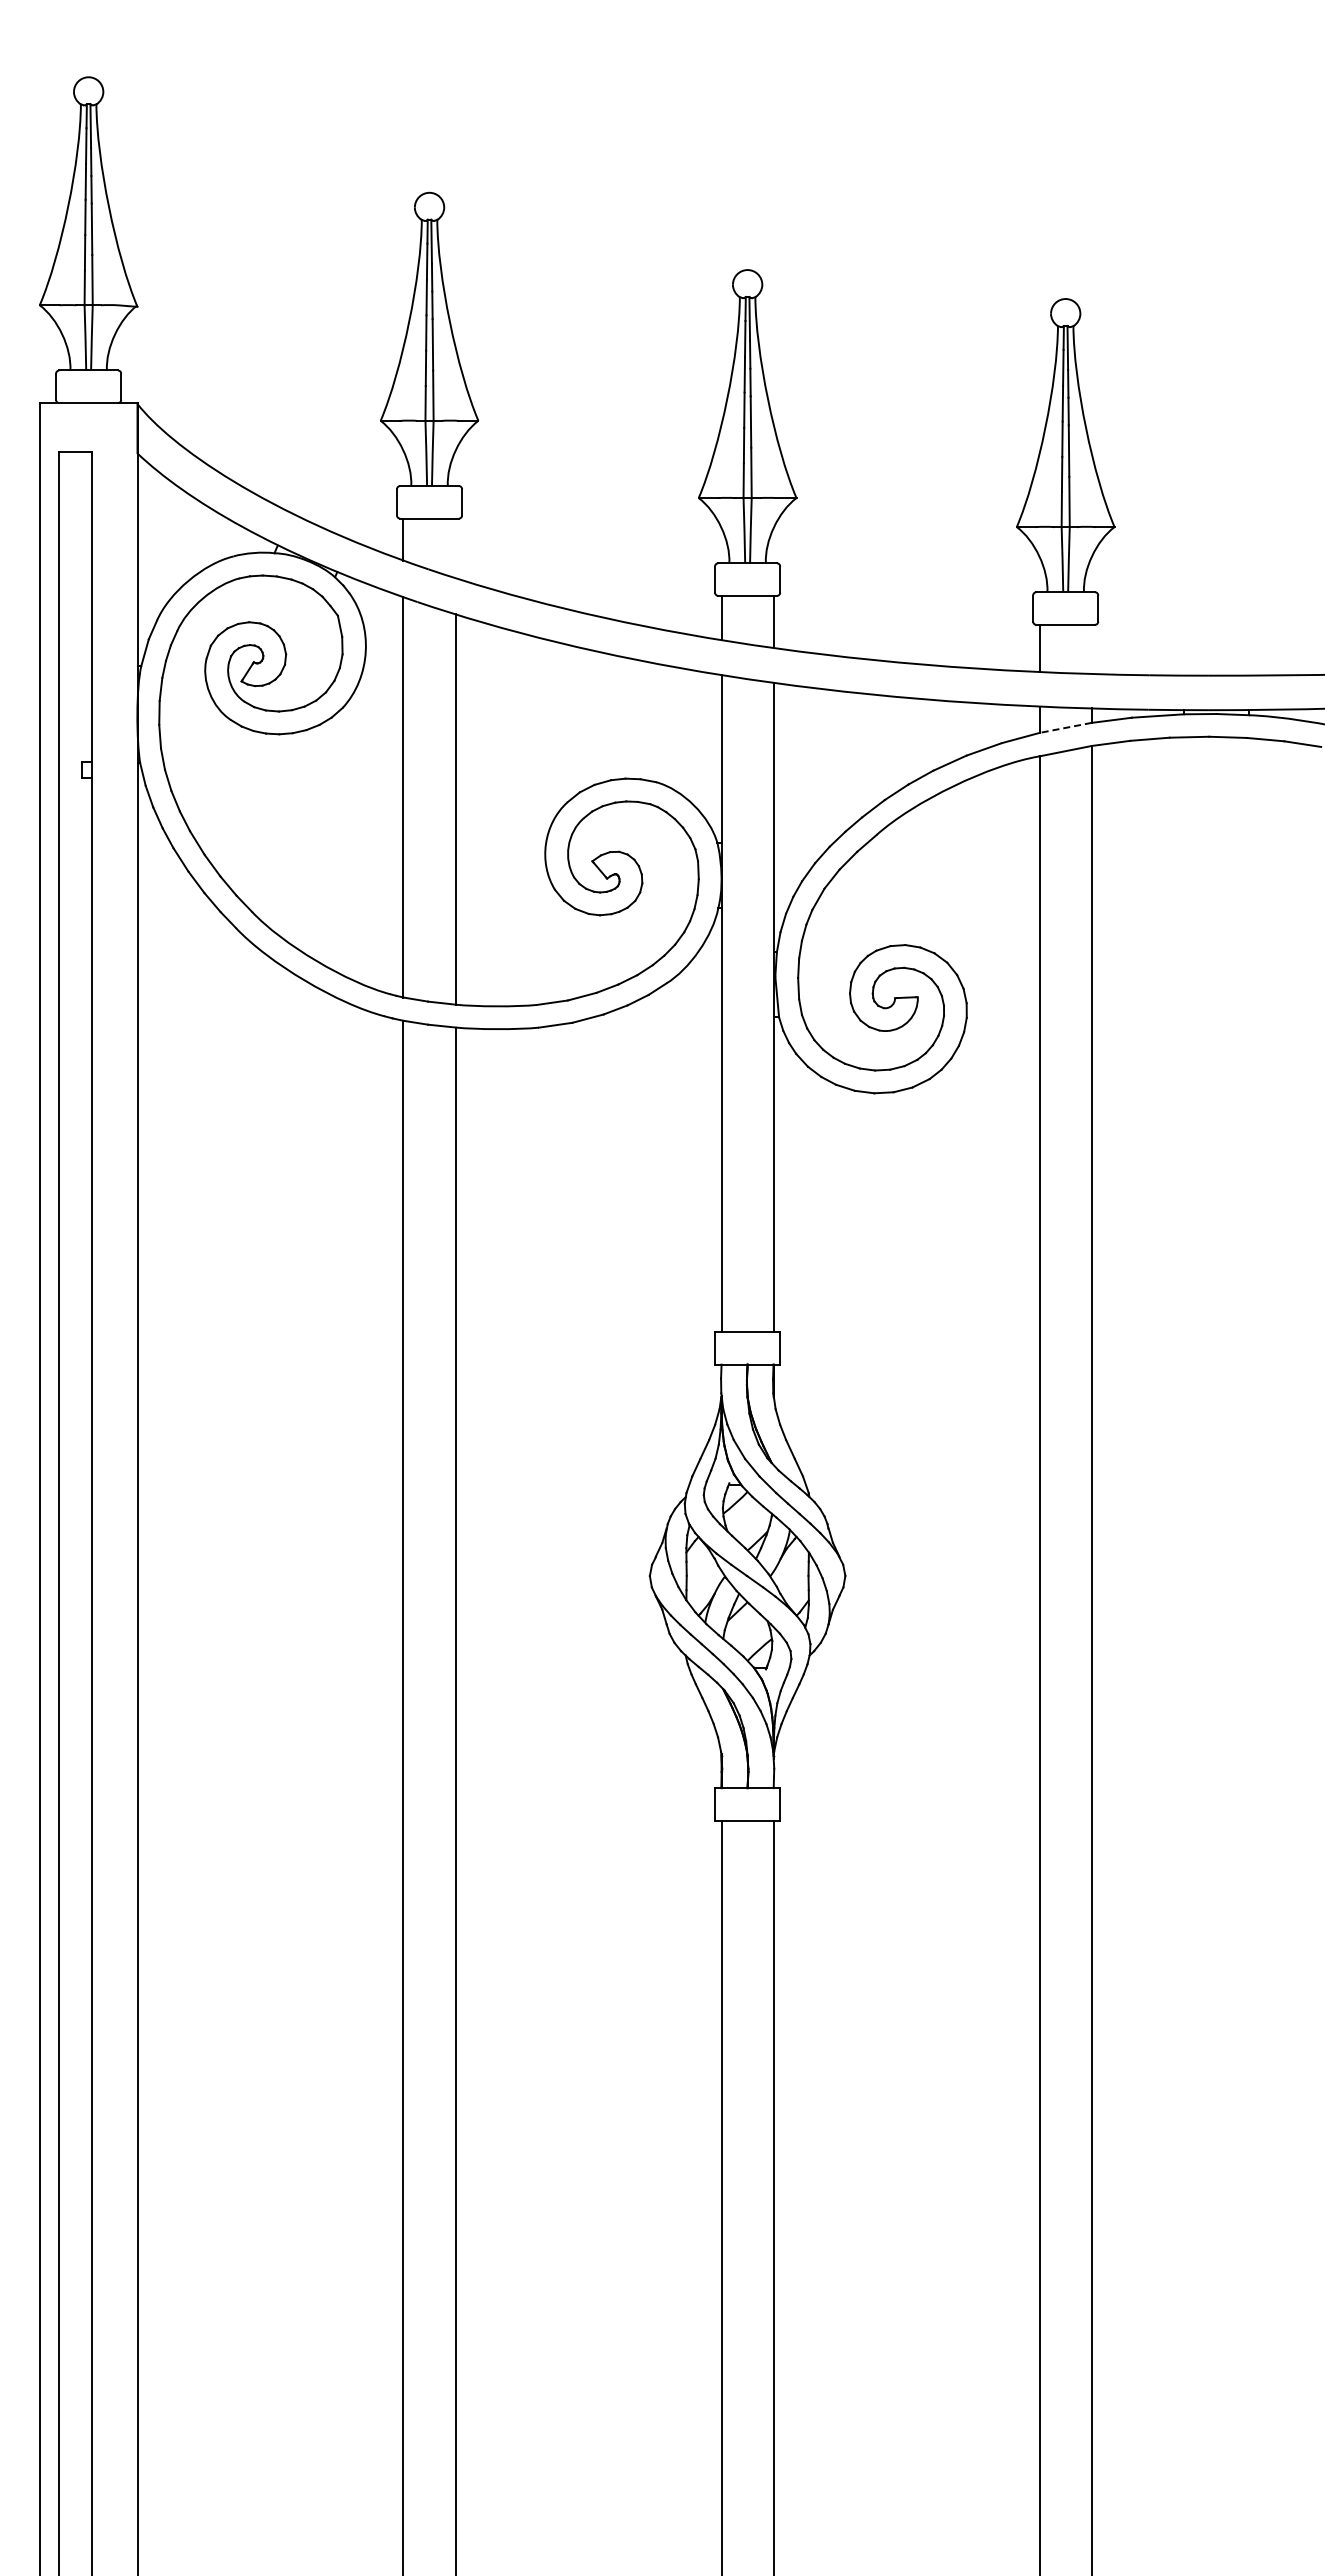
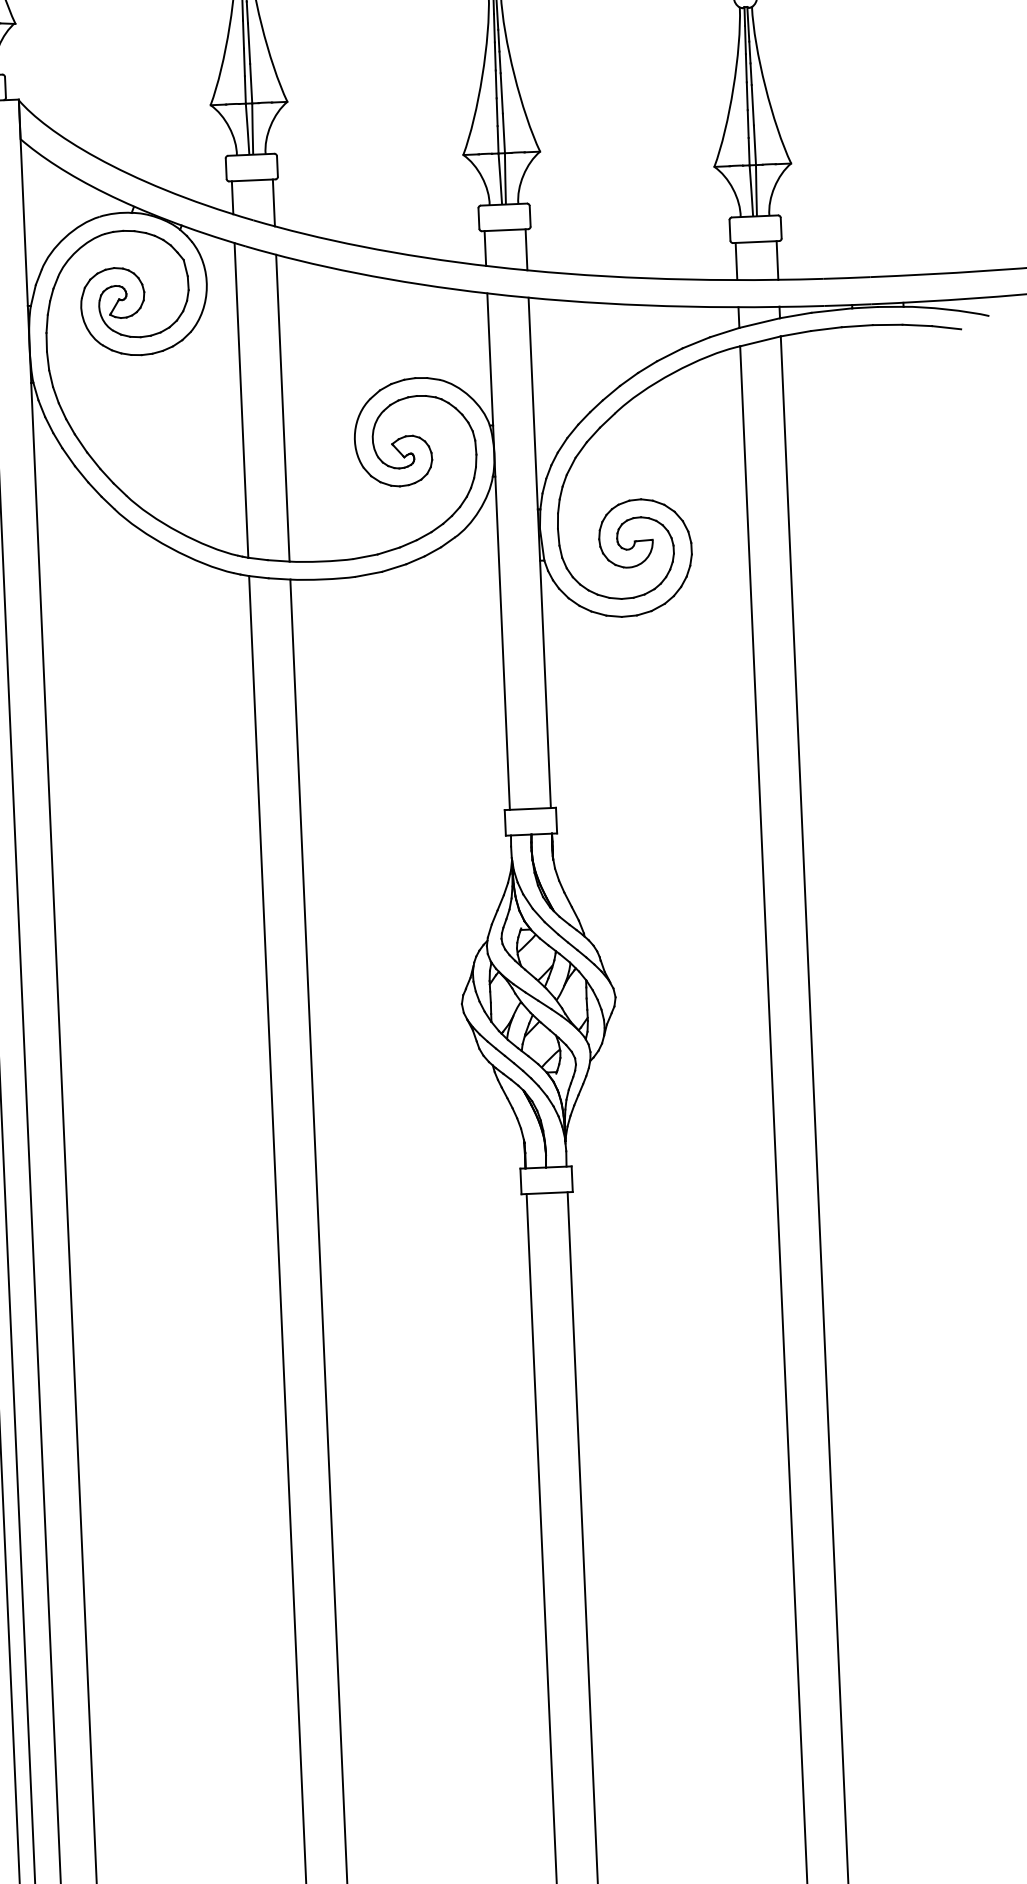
line: (455, 548) -> (273, 202), added
line: (1091, 649) -> (777, 260), added
line: (1065, 727) -> (759, 322), dashed -> solid

